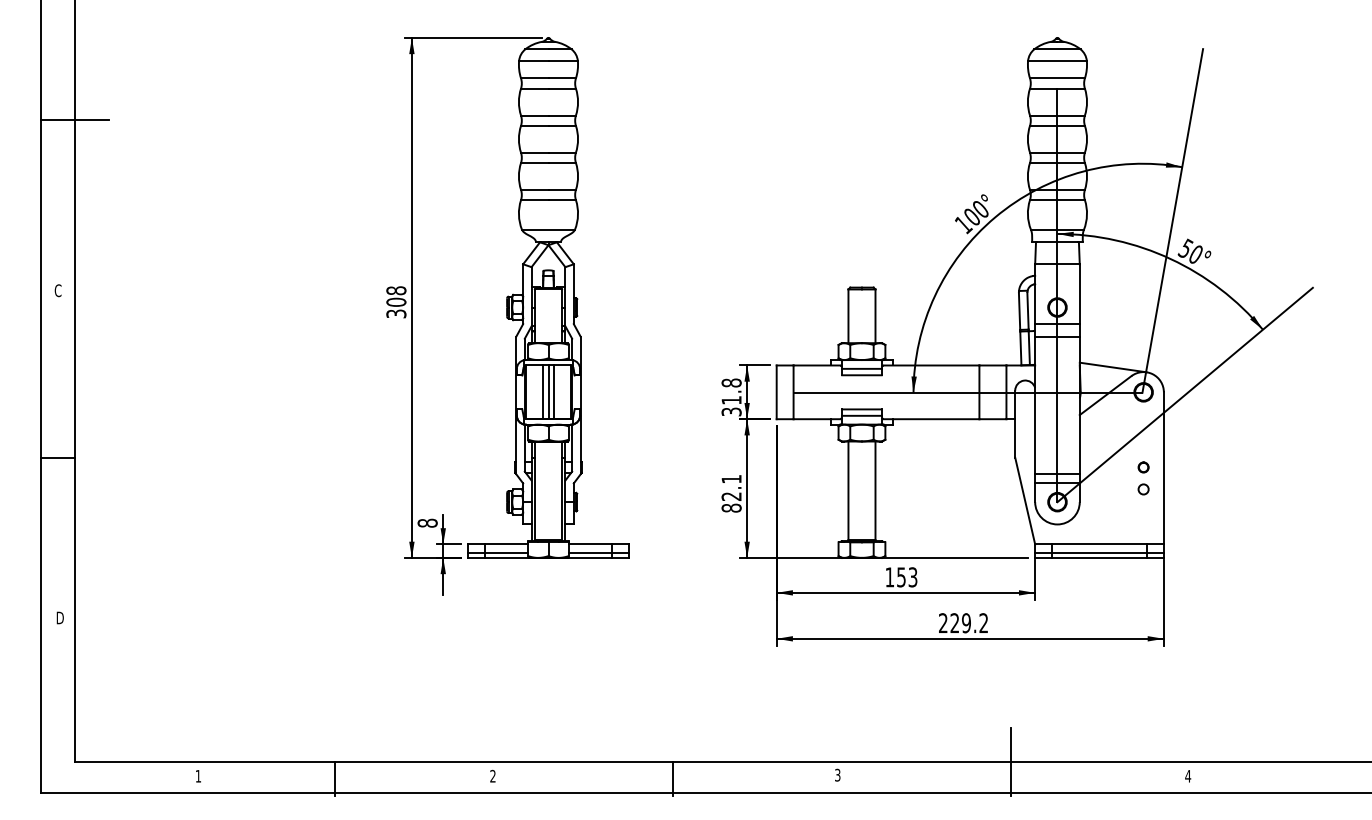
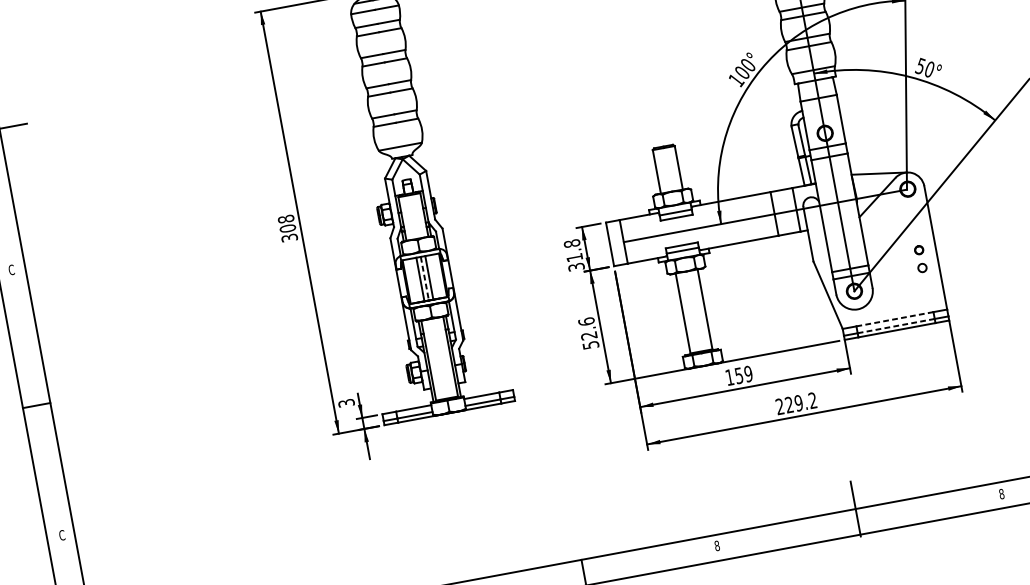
line: (548, 392) -> (424, 278), solid -> dashed
text: (731, 493) -> (588, 333), 82.1 -> 52.6
text: (427, 522) -> (346, 402), 8 -> 3
line: (1100, 544) -> (895, 319), solid -> dashed
line: (1100, 552) -> (896, 325), solid -> dashed
text: (912, 577) -> (748, 374), 153 -> 159
text: (59, 617) -> (61, 535), D -> C
text: (837, 774) -> (716, 545), 3 -> 8
text: (1188, 775) -> (1001, 493), 4 -> 8

